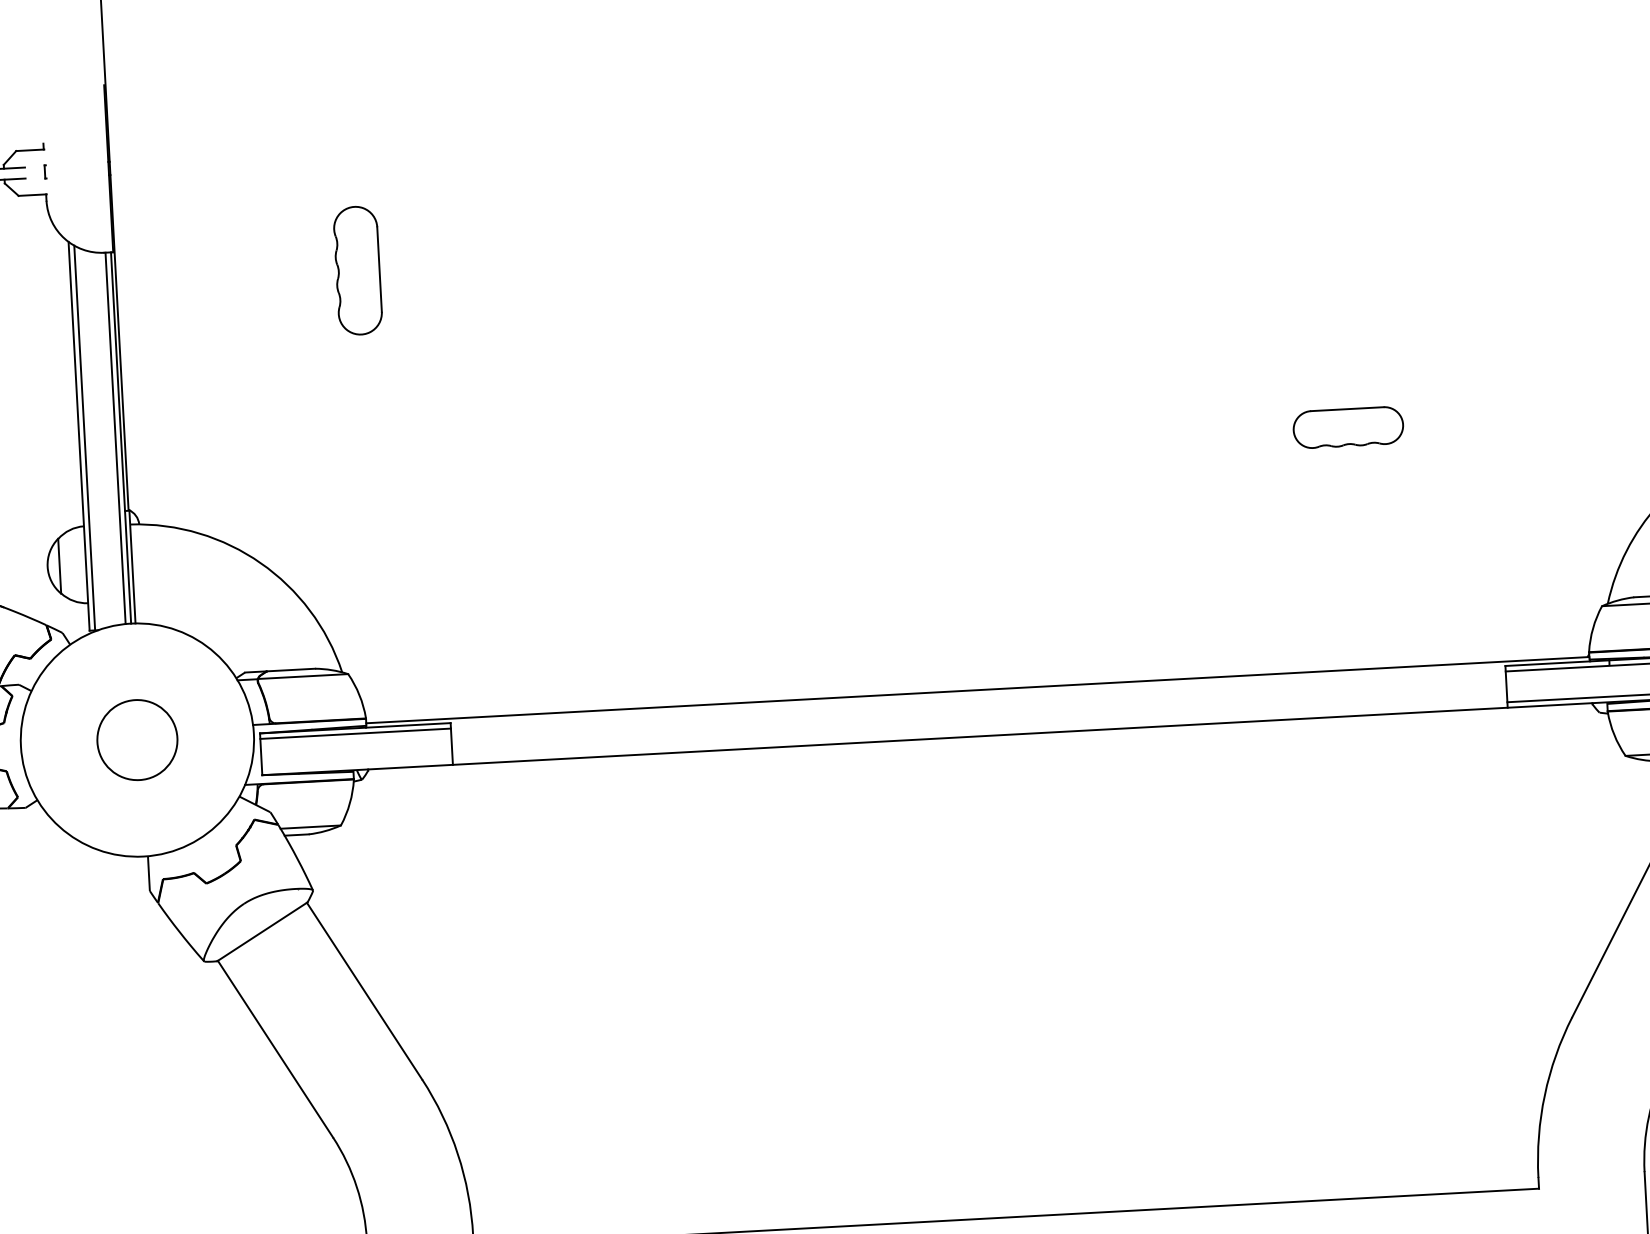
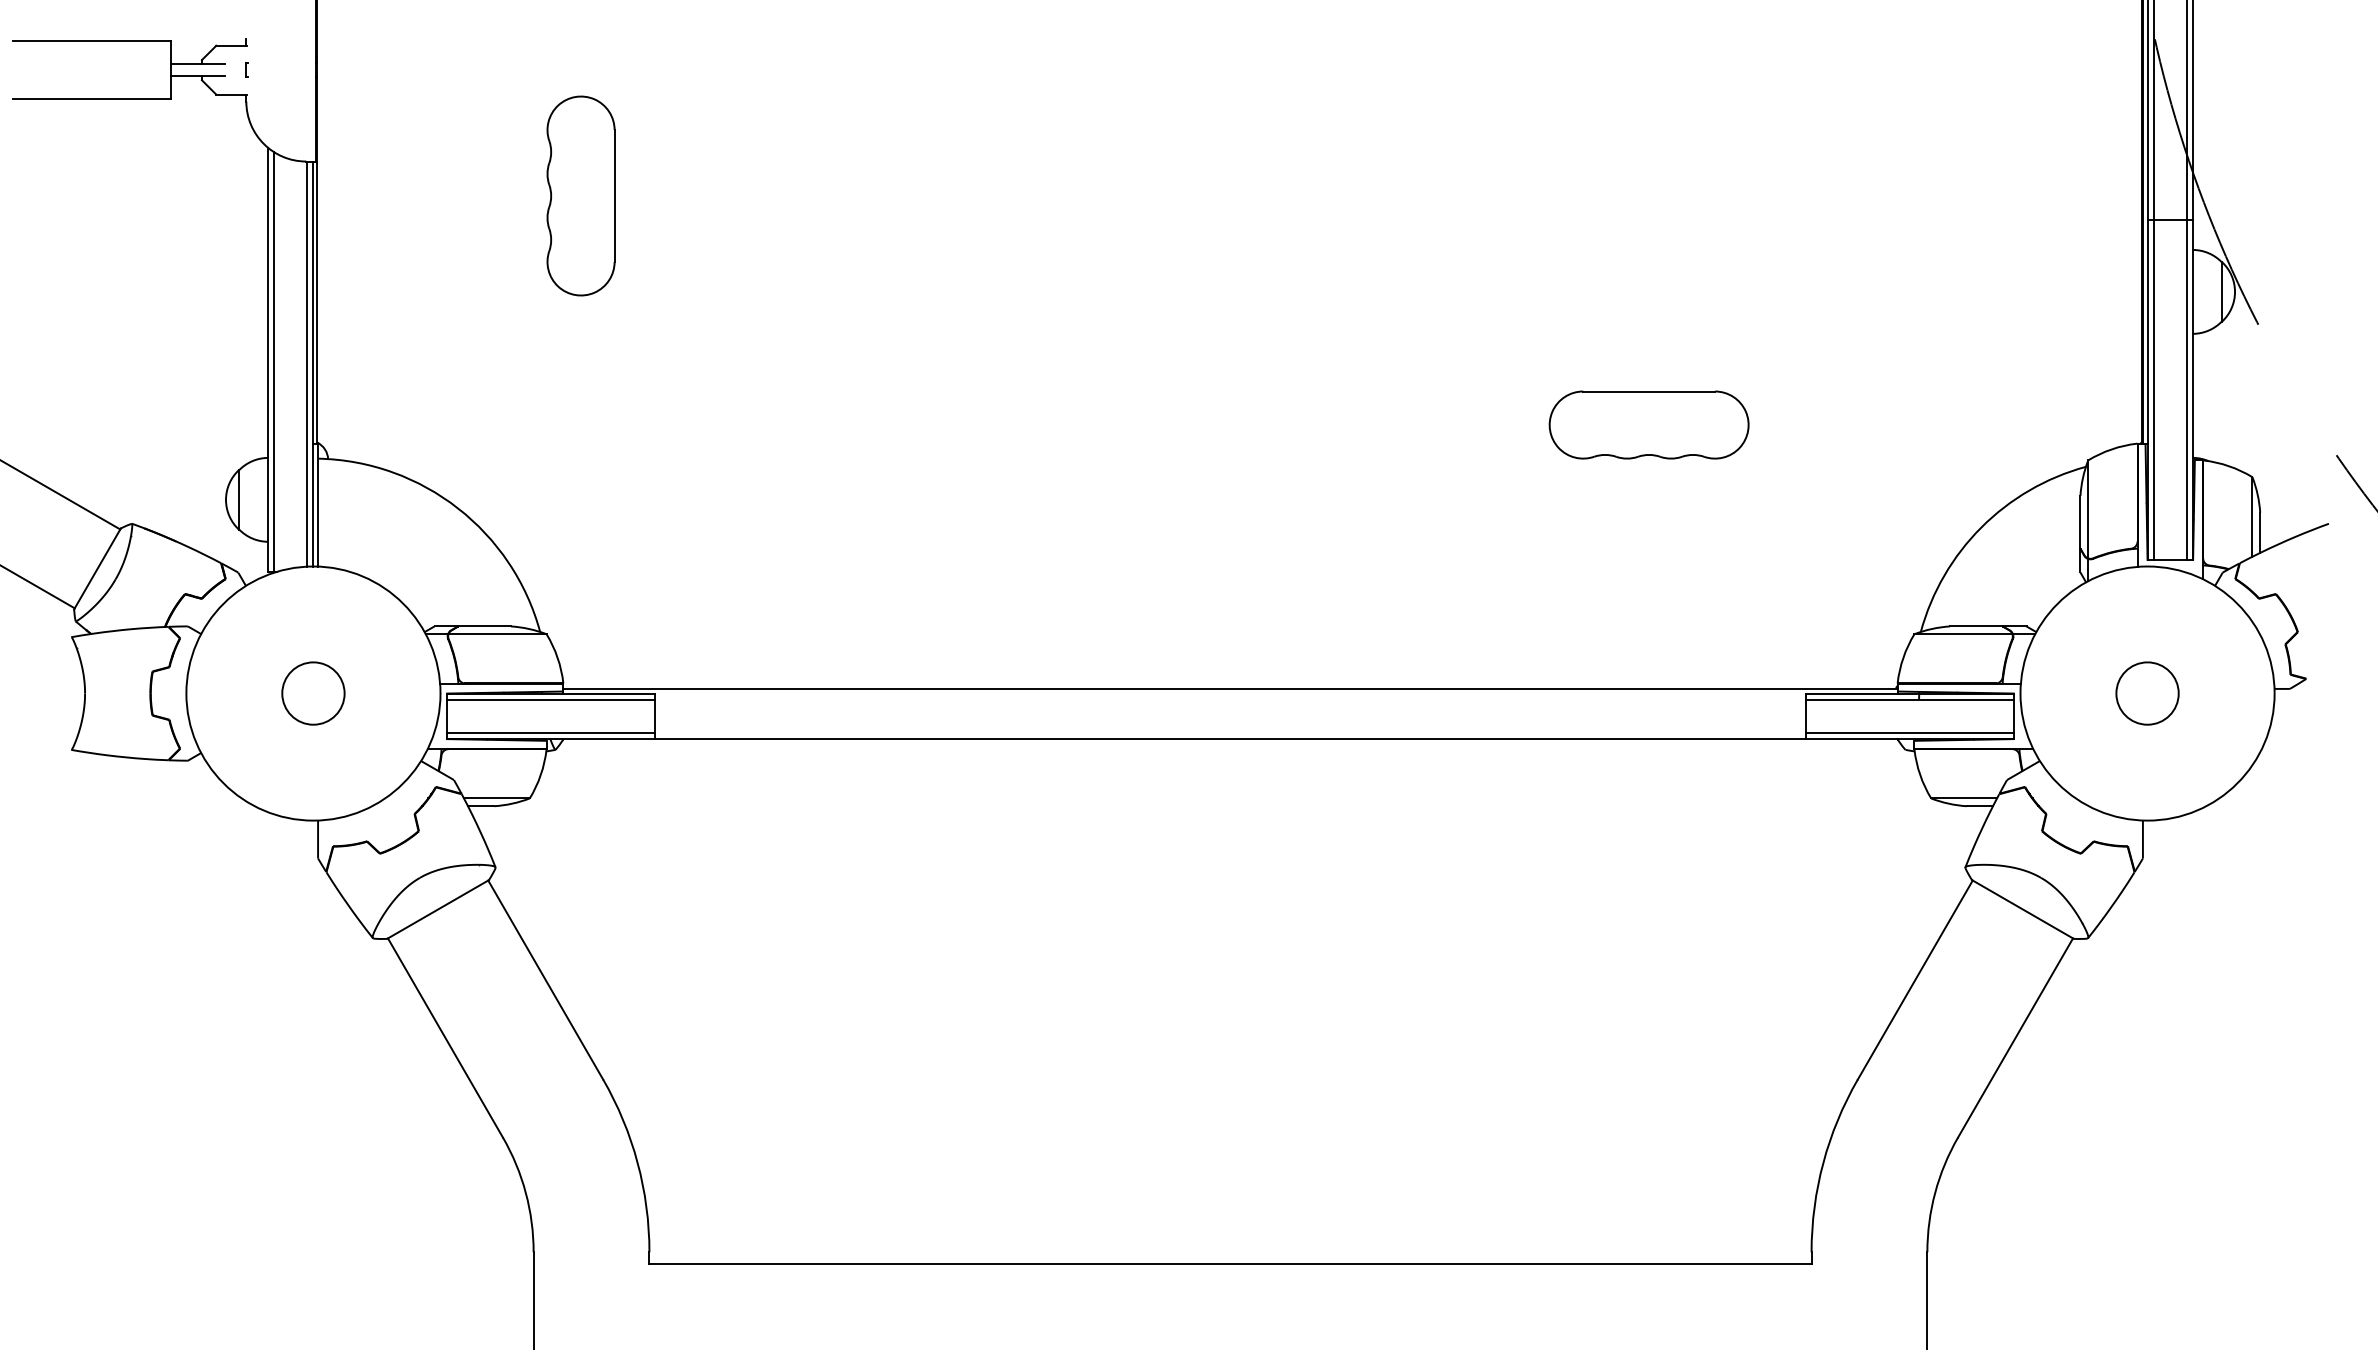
part: (357, 270) -> (580, 195), size x1.43
part: (1347, 427) -> (1648, 424), size x1.67
circle: (137, 740) -> (313, 693), size x0.71
line: (357, 764) -> (551, 733), added

